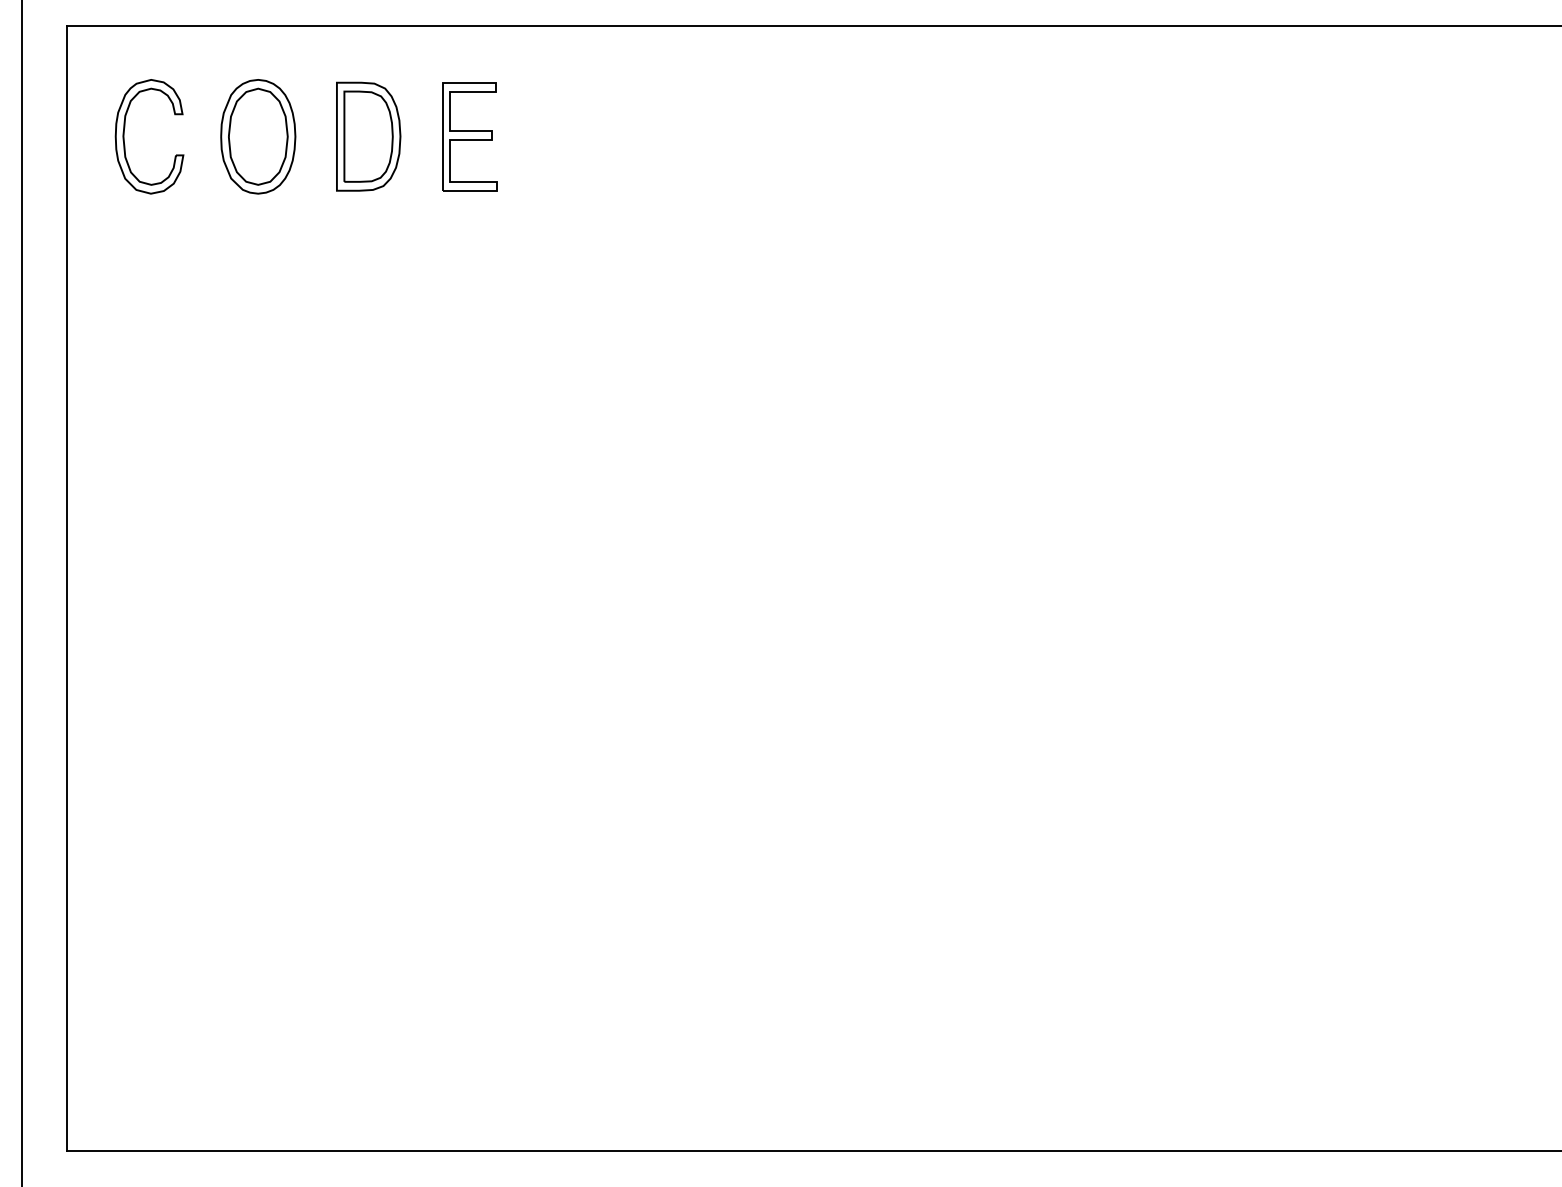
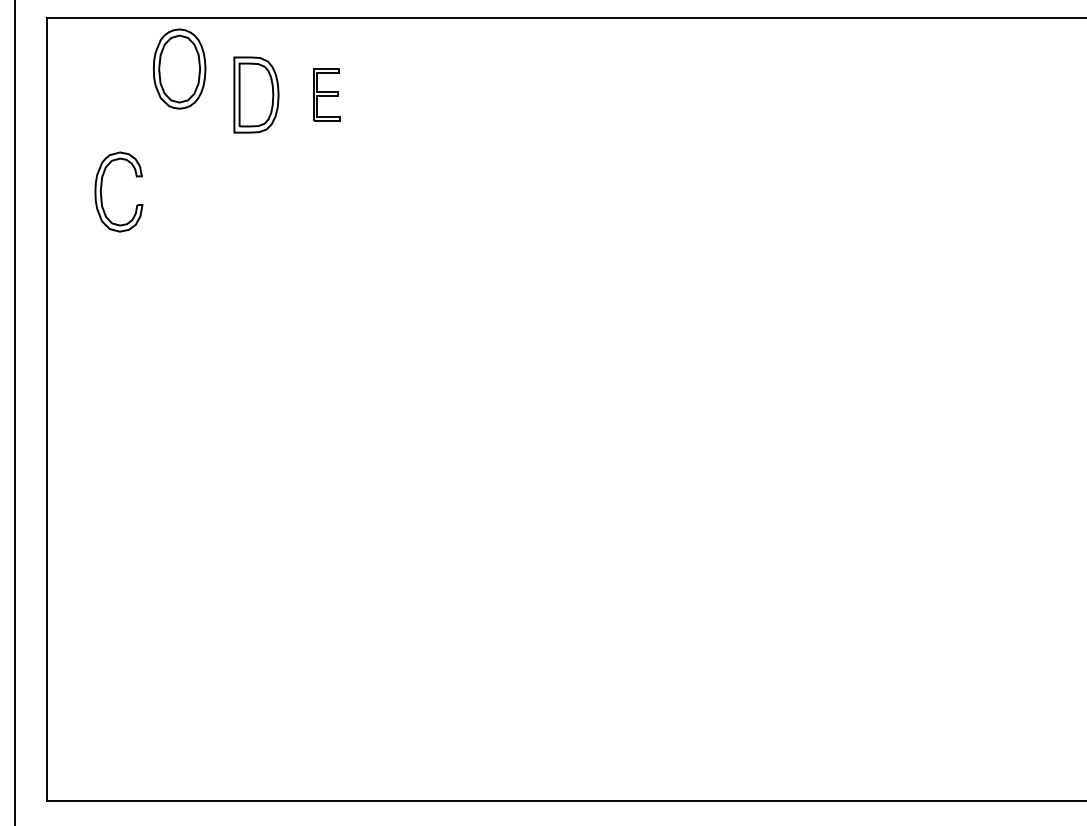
part: (125, 130) -> (102, 187), moved
part: (258, 135) -> (179, 68), moved
part: (469, 135) -> (326, 94), size x0.7

